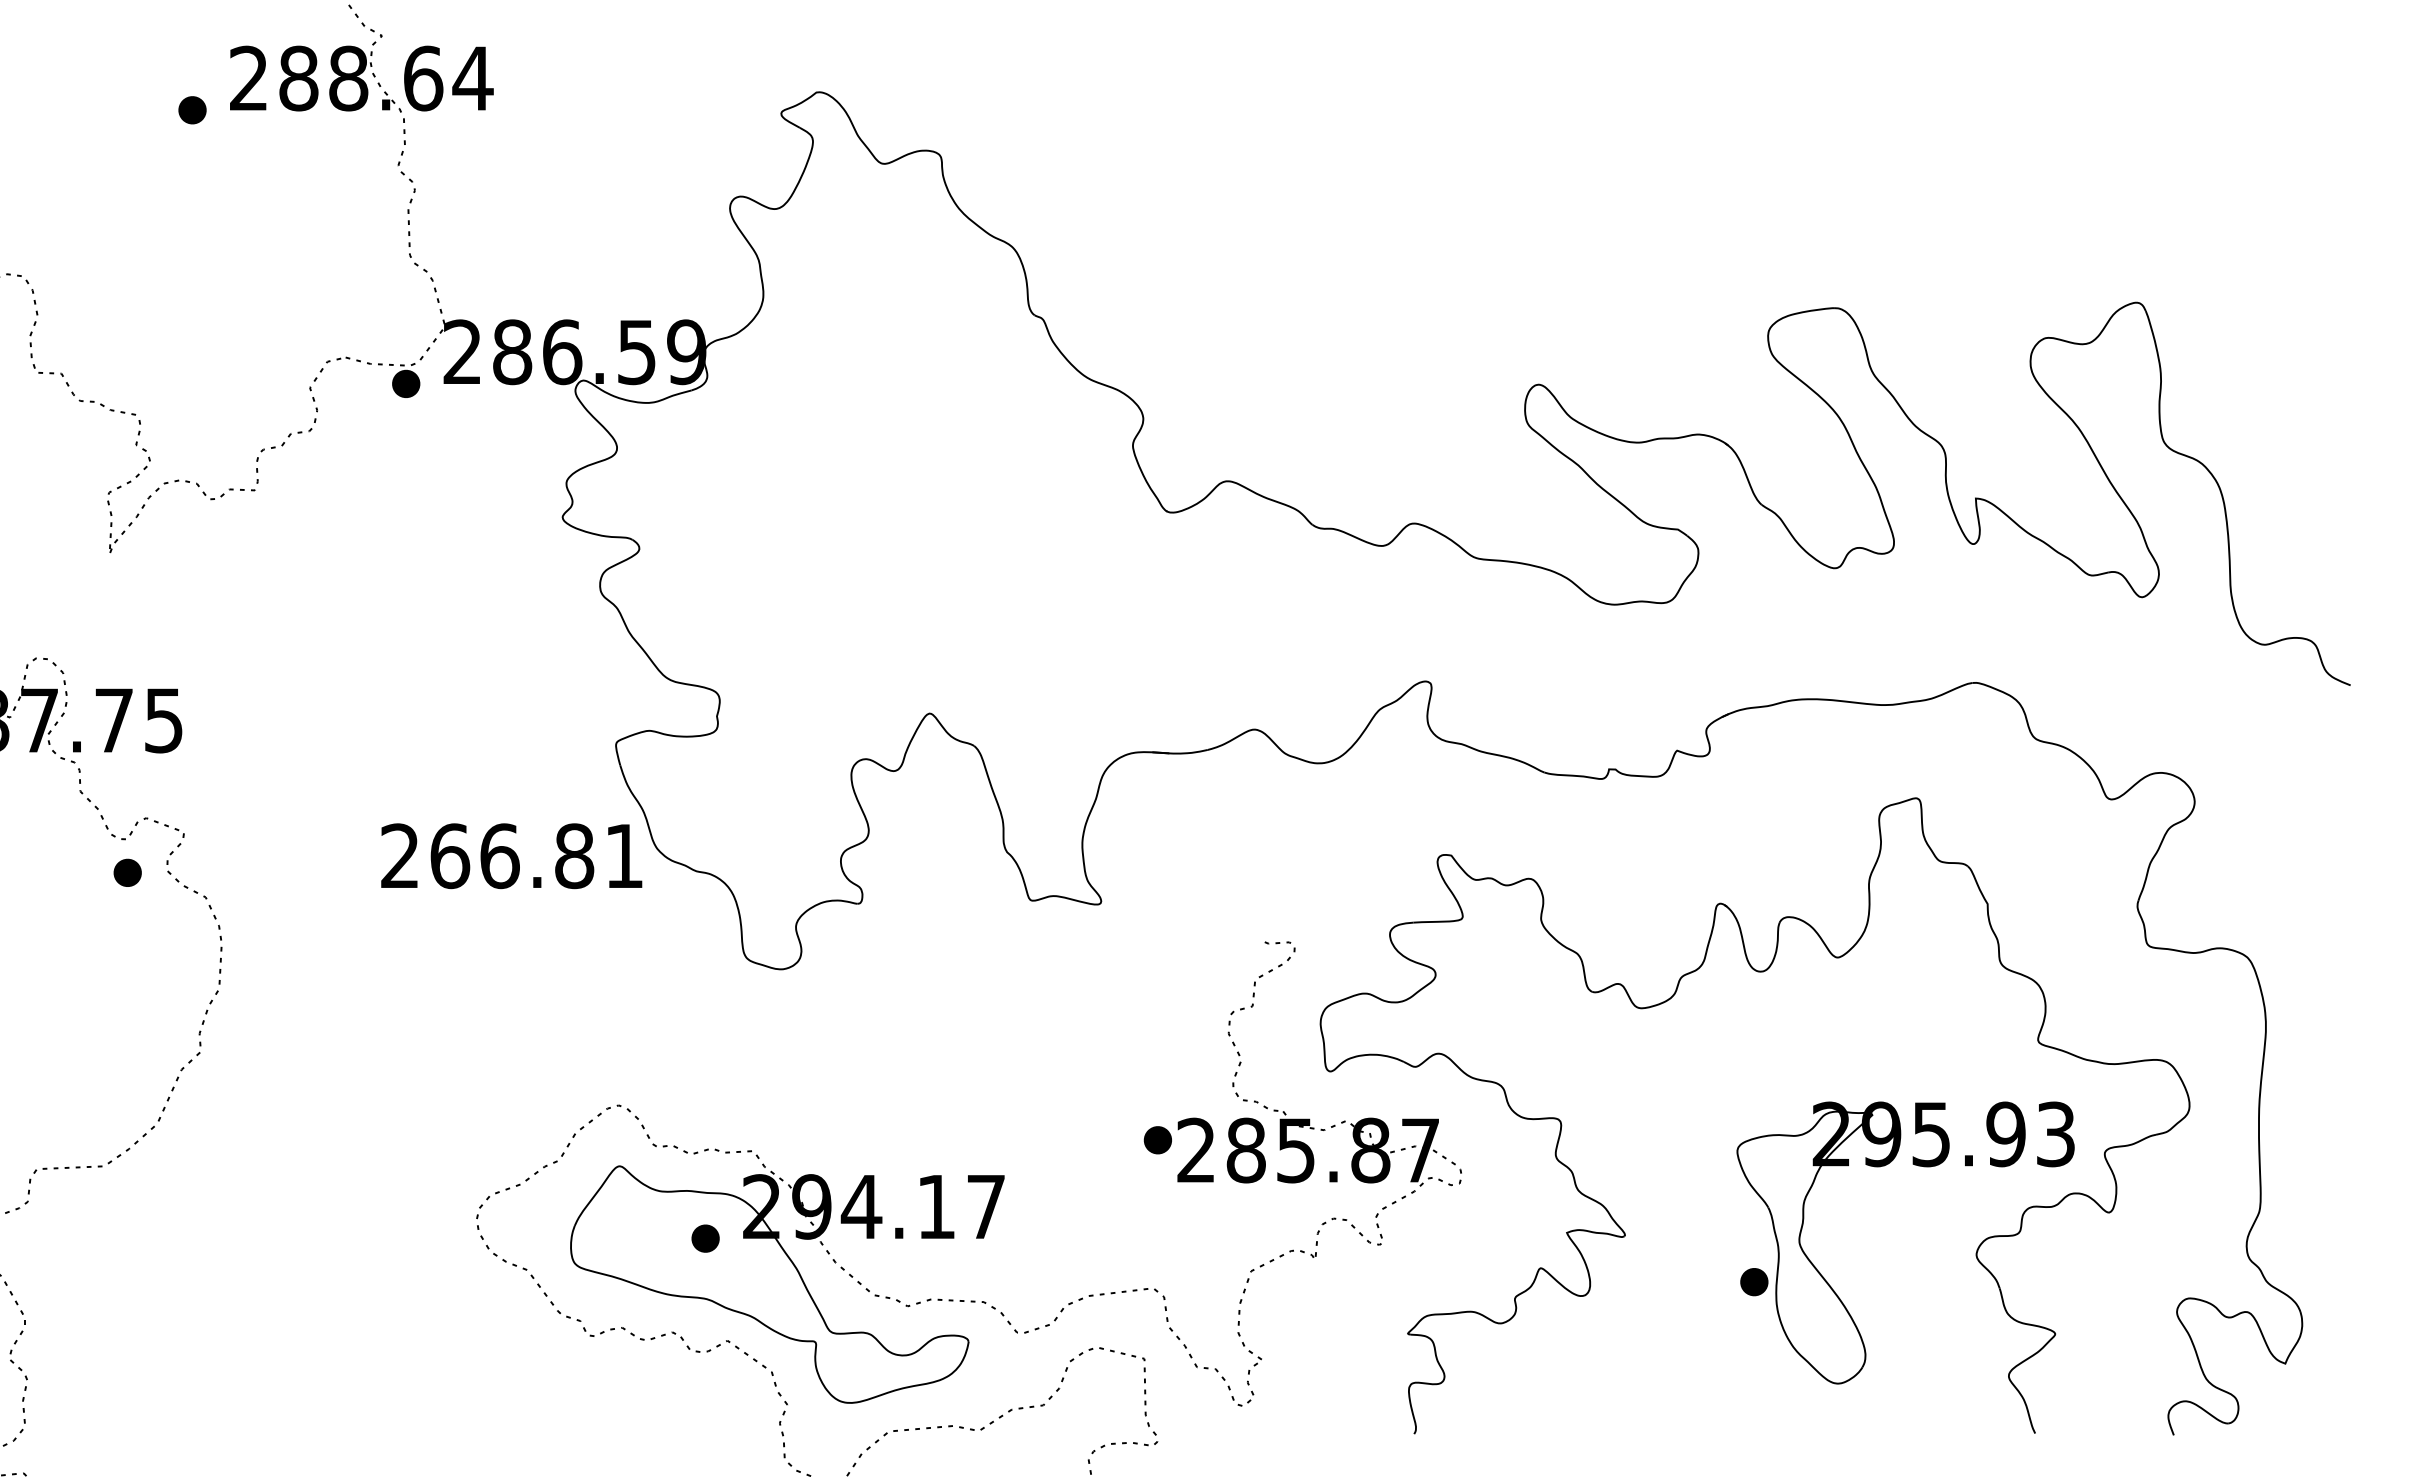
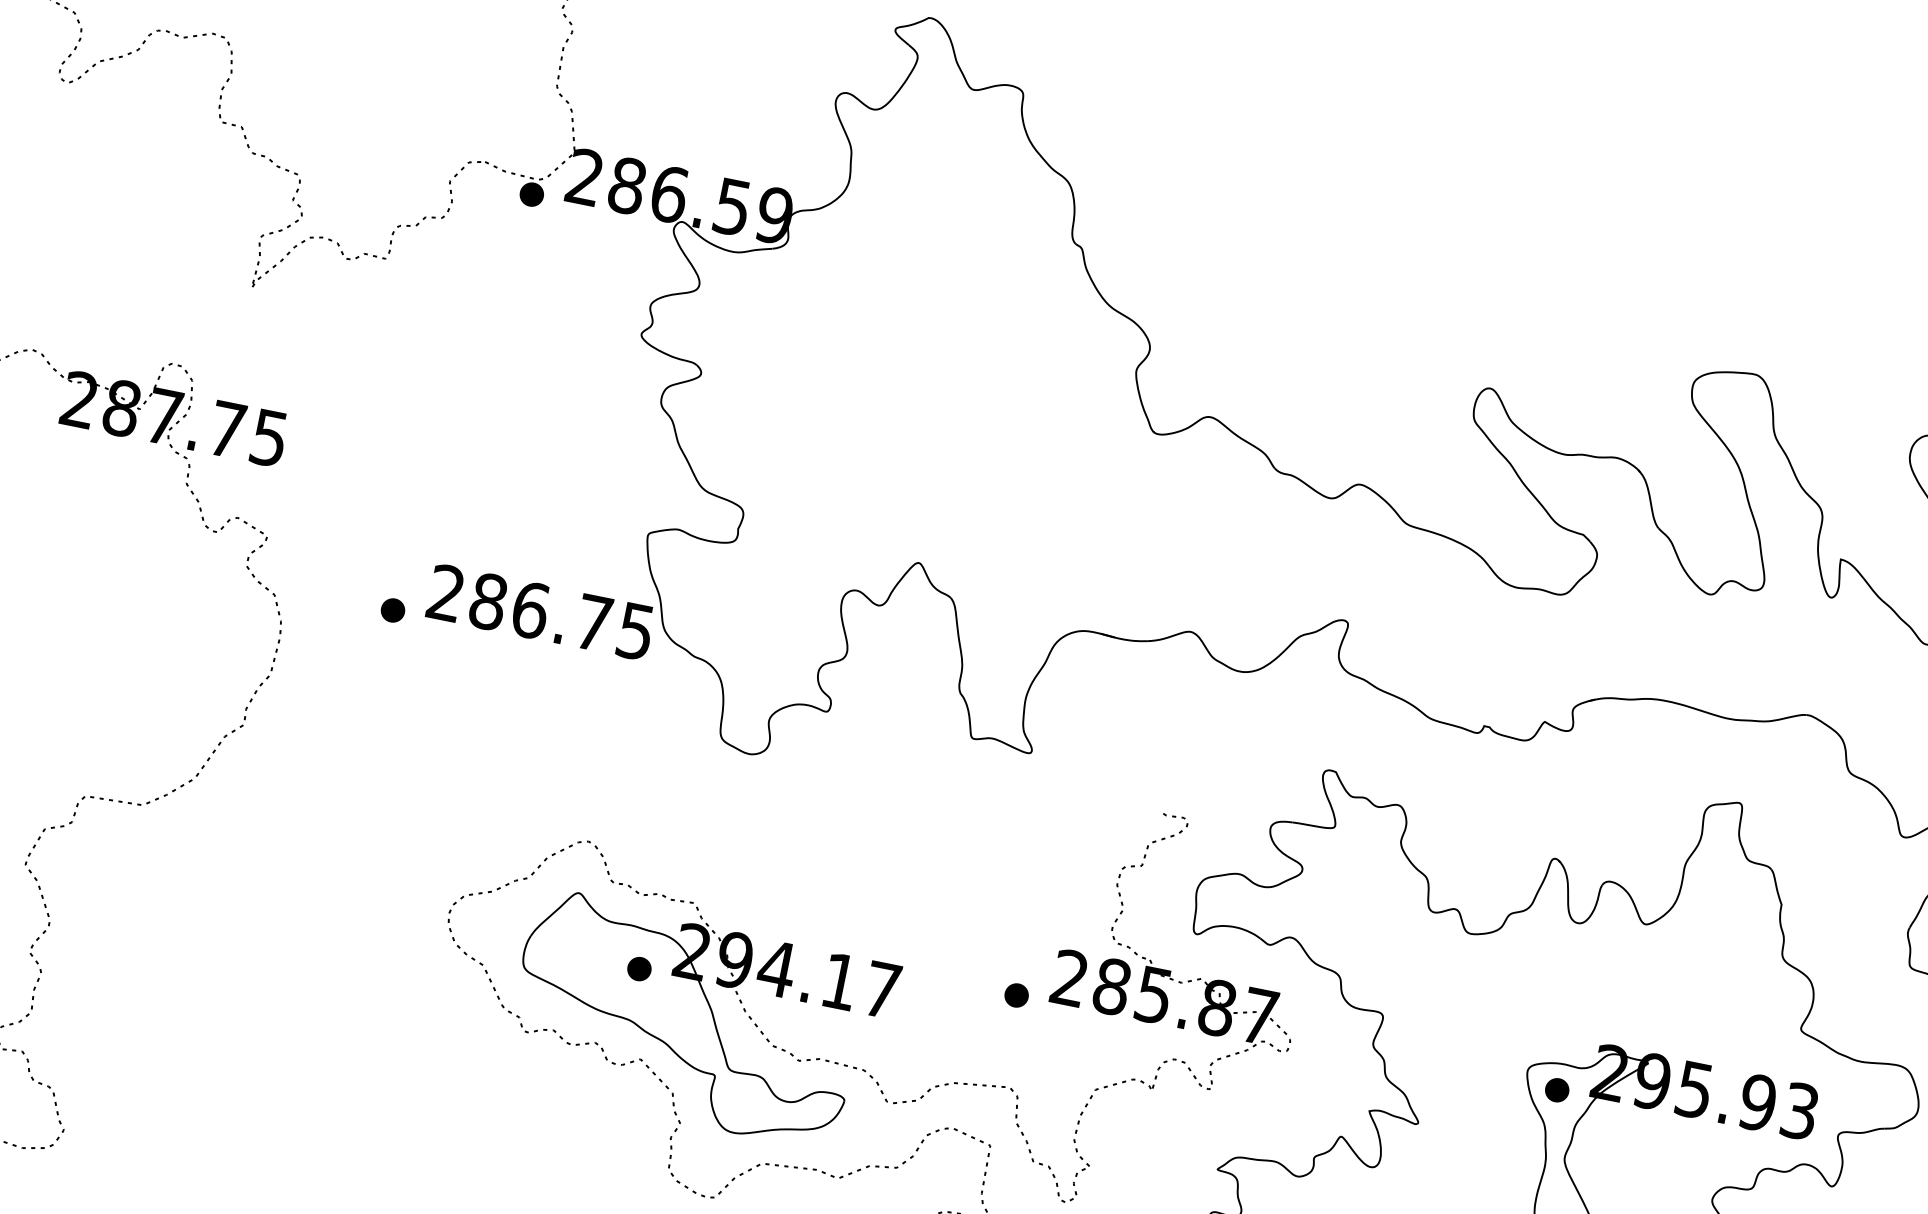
text: (536, 856) -> (561, 616), 266.81 -> 286.75
part: (127, 872) -> (392, 610), moved
part: (1157, 1140) -> (1016, 995), moved
part: (1754, 1282) -> (1557, 1090), moved

